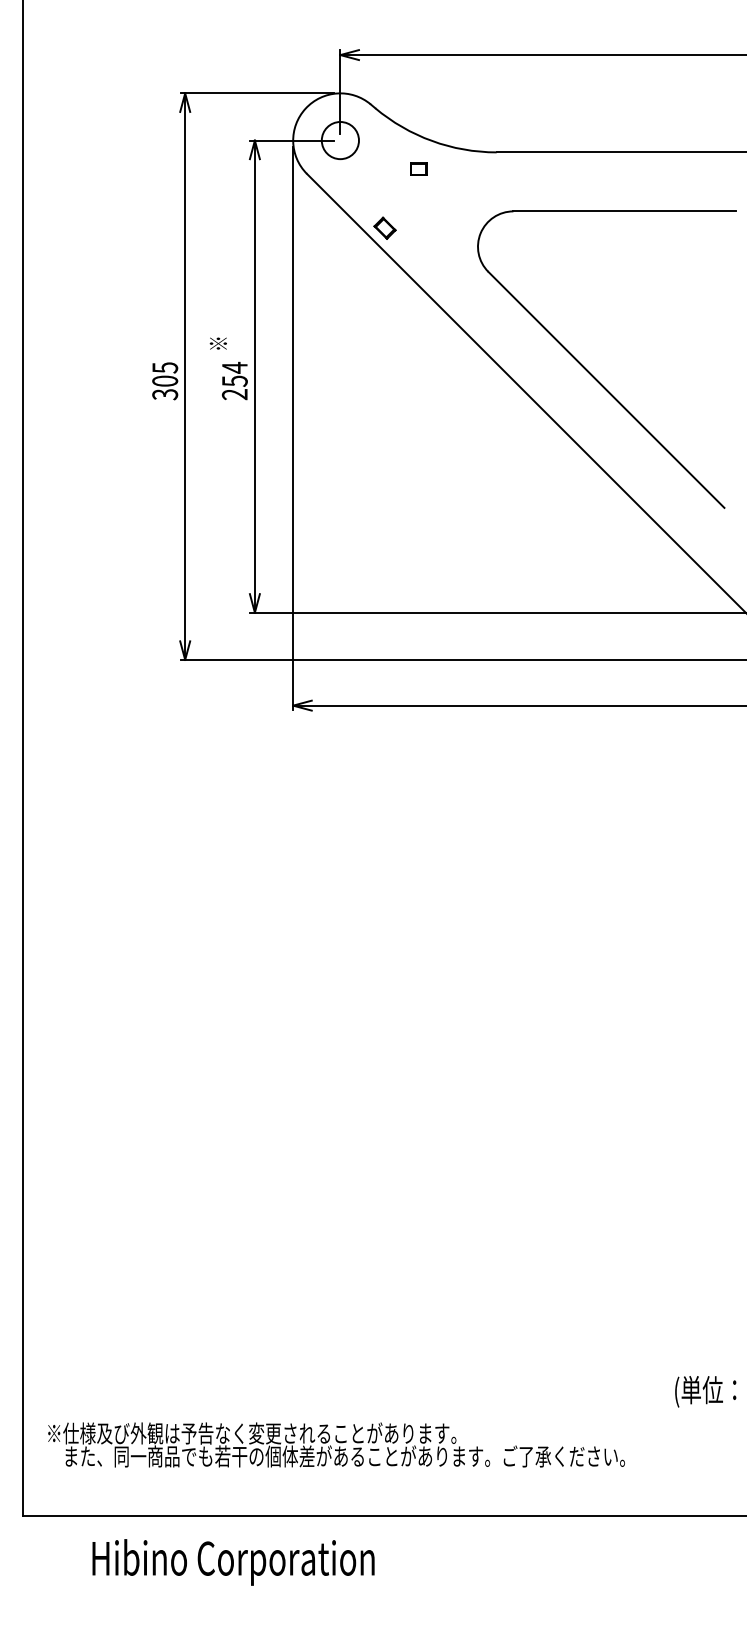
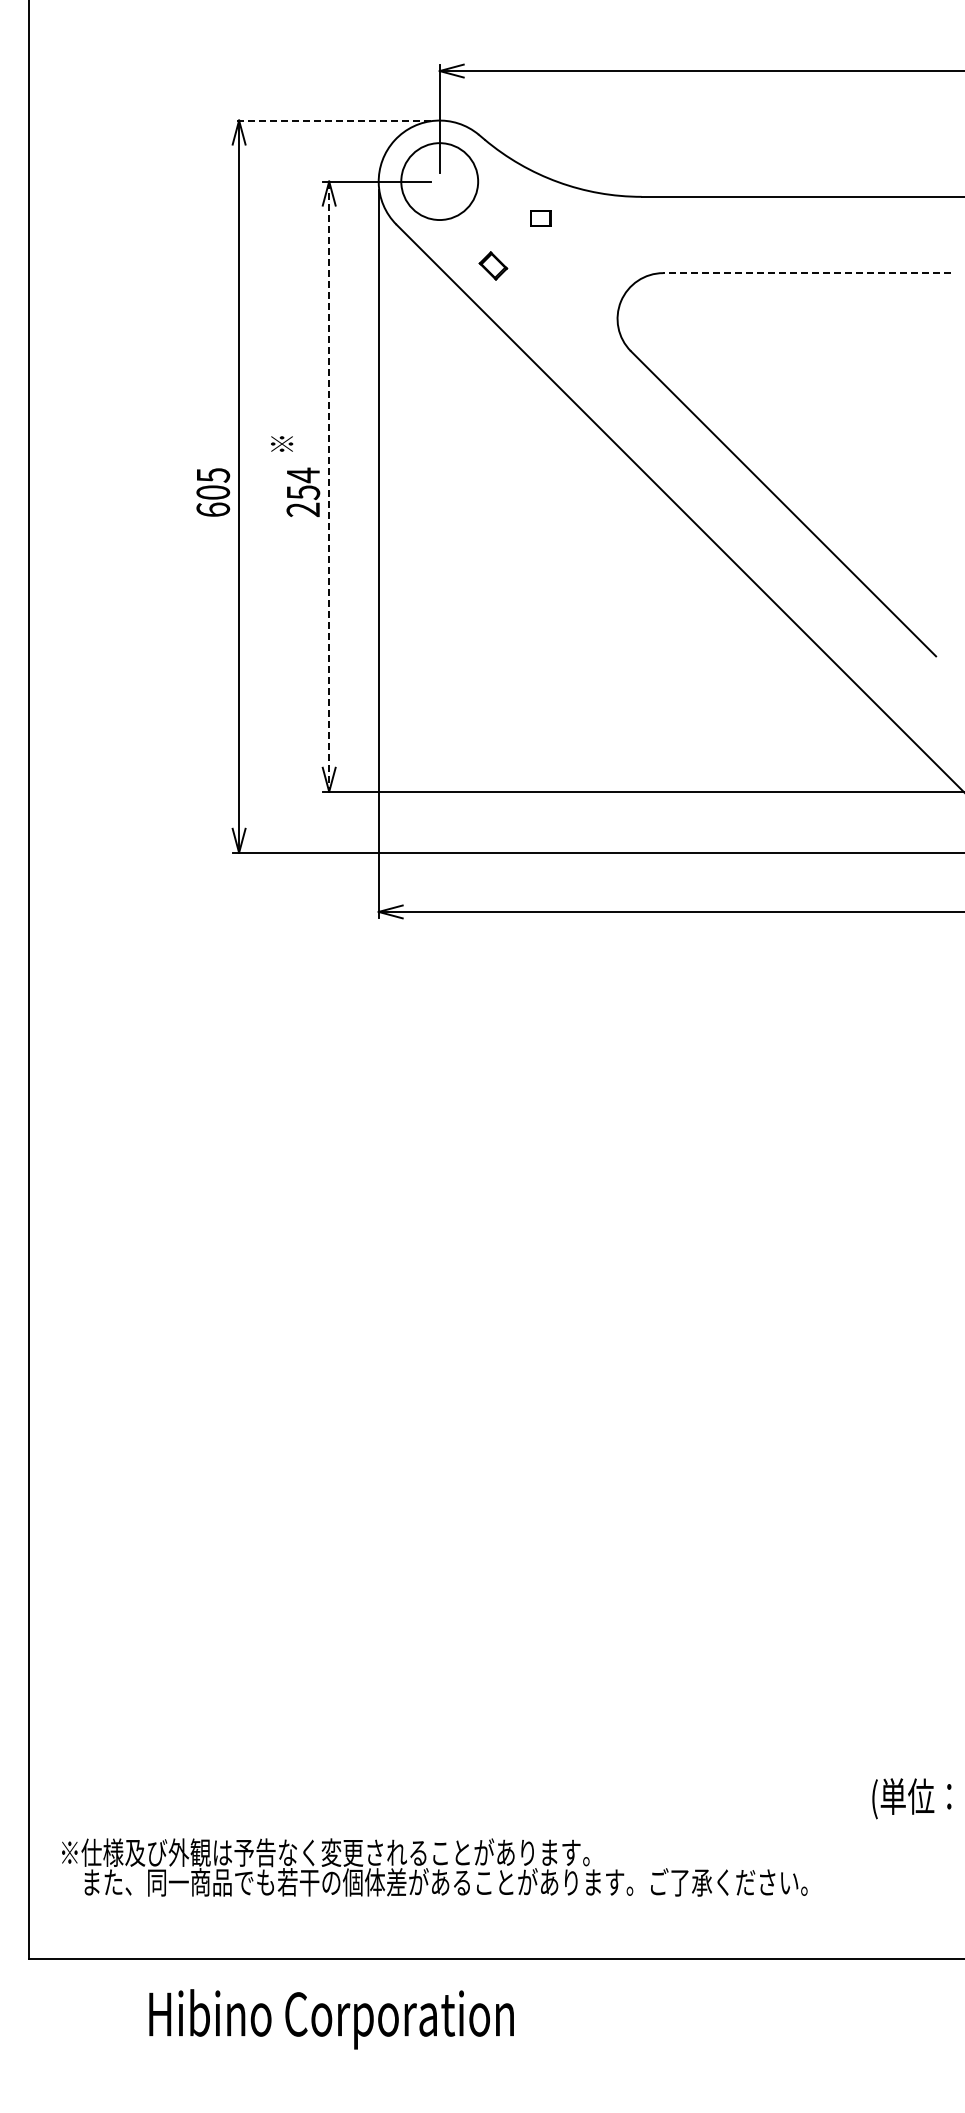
line: (256, 93) -> (331, 120), solid -> dashed
circle: (340, 140) -> (439, 181), size x1.6
line: (624, 211) -> (807, 273), solid -> dashed
part: (385, 227) -> (493, 265), moved
line: (255, 377) -> (329, 487), solid -> dashed
text: (165, 394) -> (213, 509), 305 -> 605
text: (233, 1562) -> (331, 2019), moved

